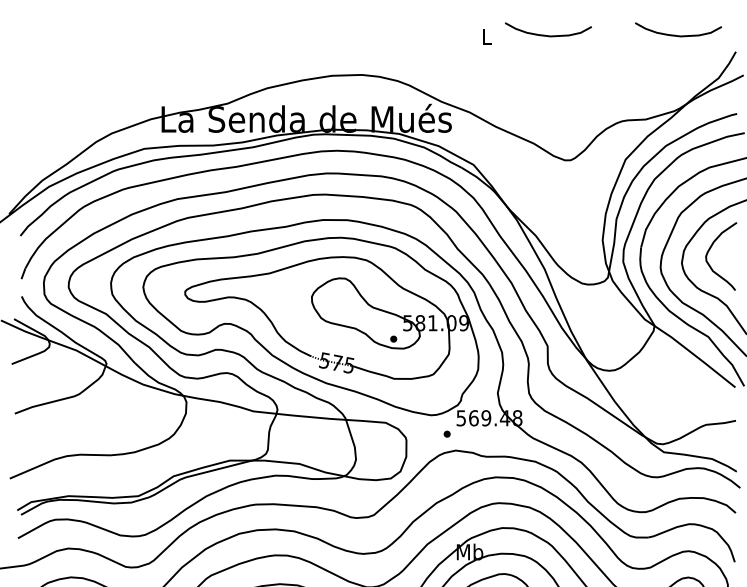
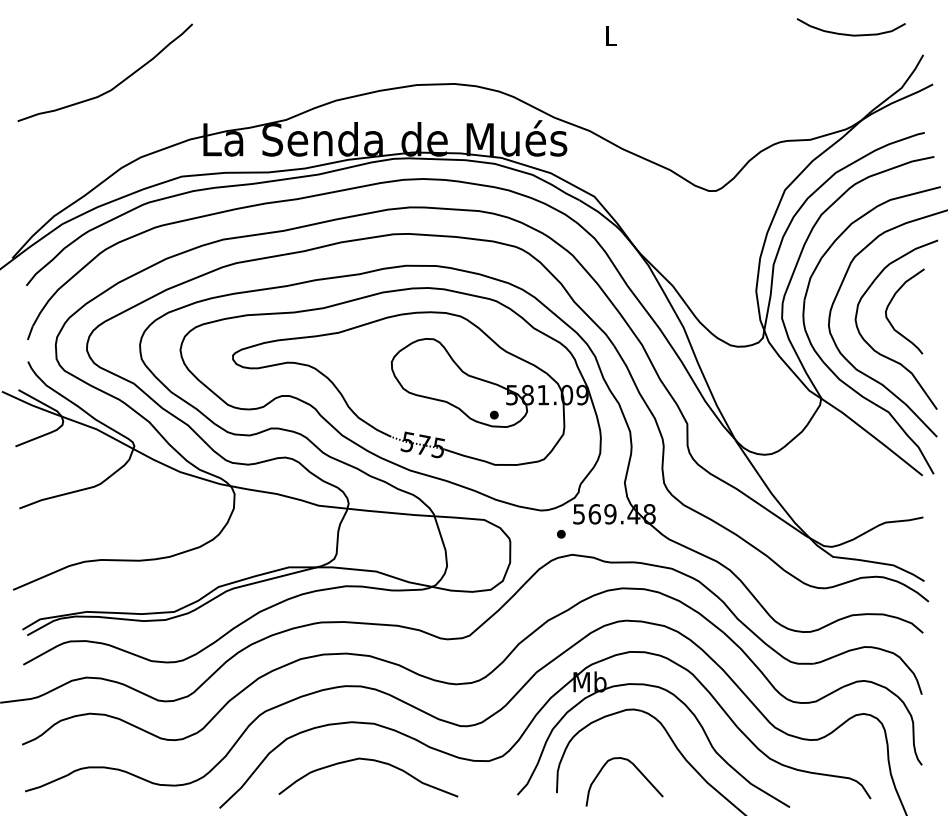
curve: (547, 35) -> (687, 34), removed
curve: (91, 76) -> (115, 85), added

